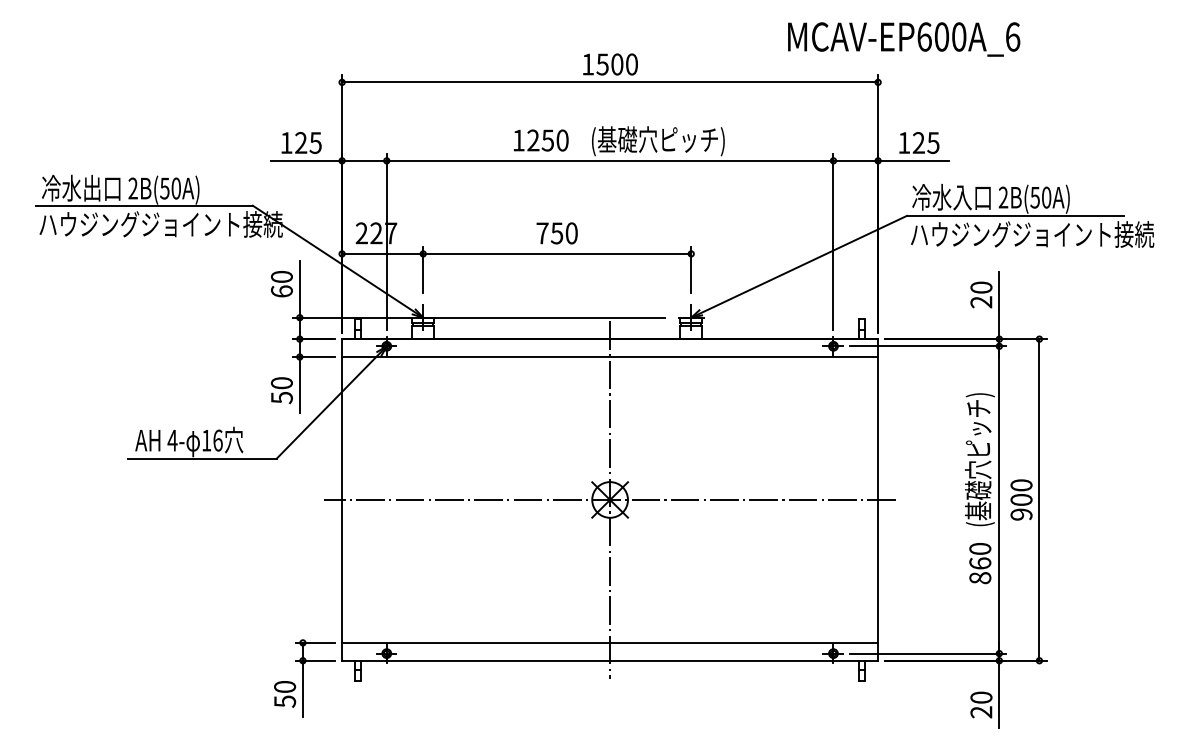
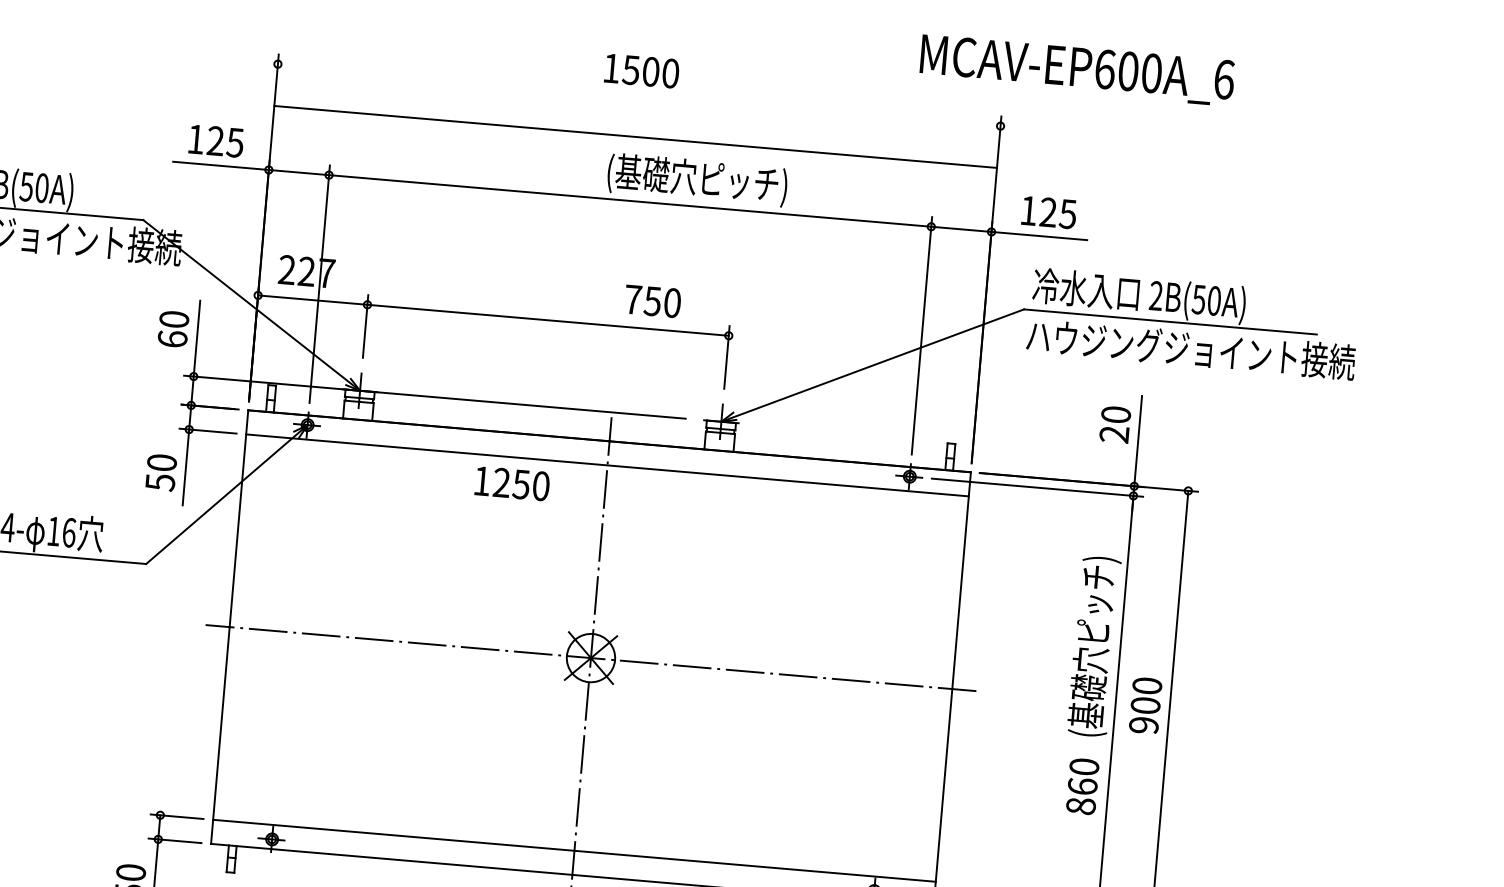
text: (904, 39) -> (1077, 70), moved
line: (610, 82) -> (636, 137), moved
text: (541, 140) -> (512, 483), moved
text: (556, 233) -> (651, 301), moved

